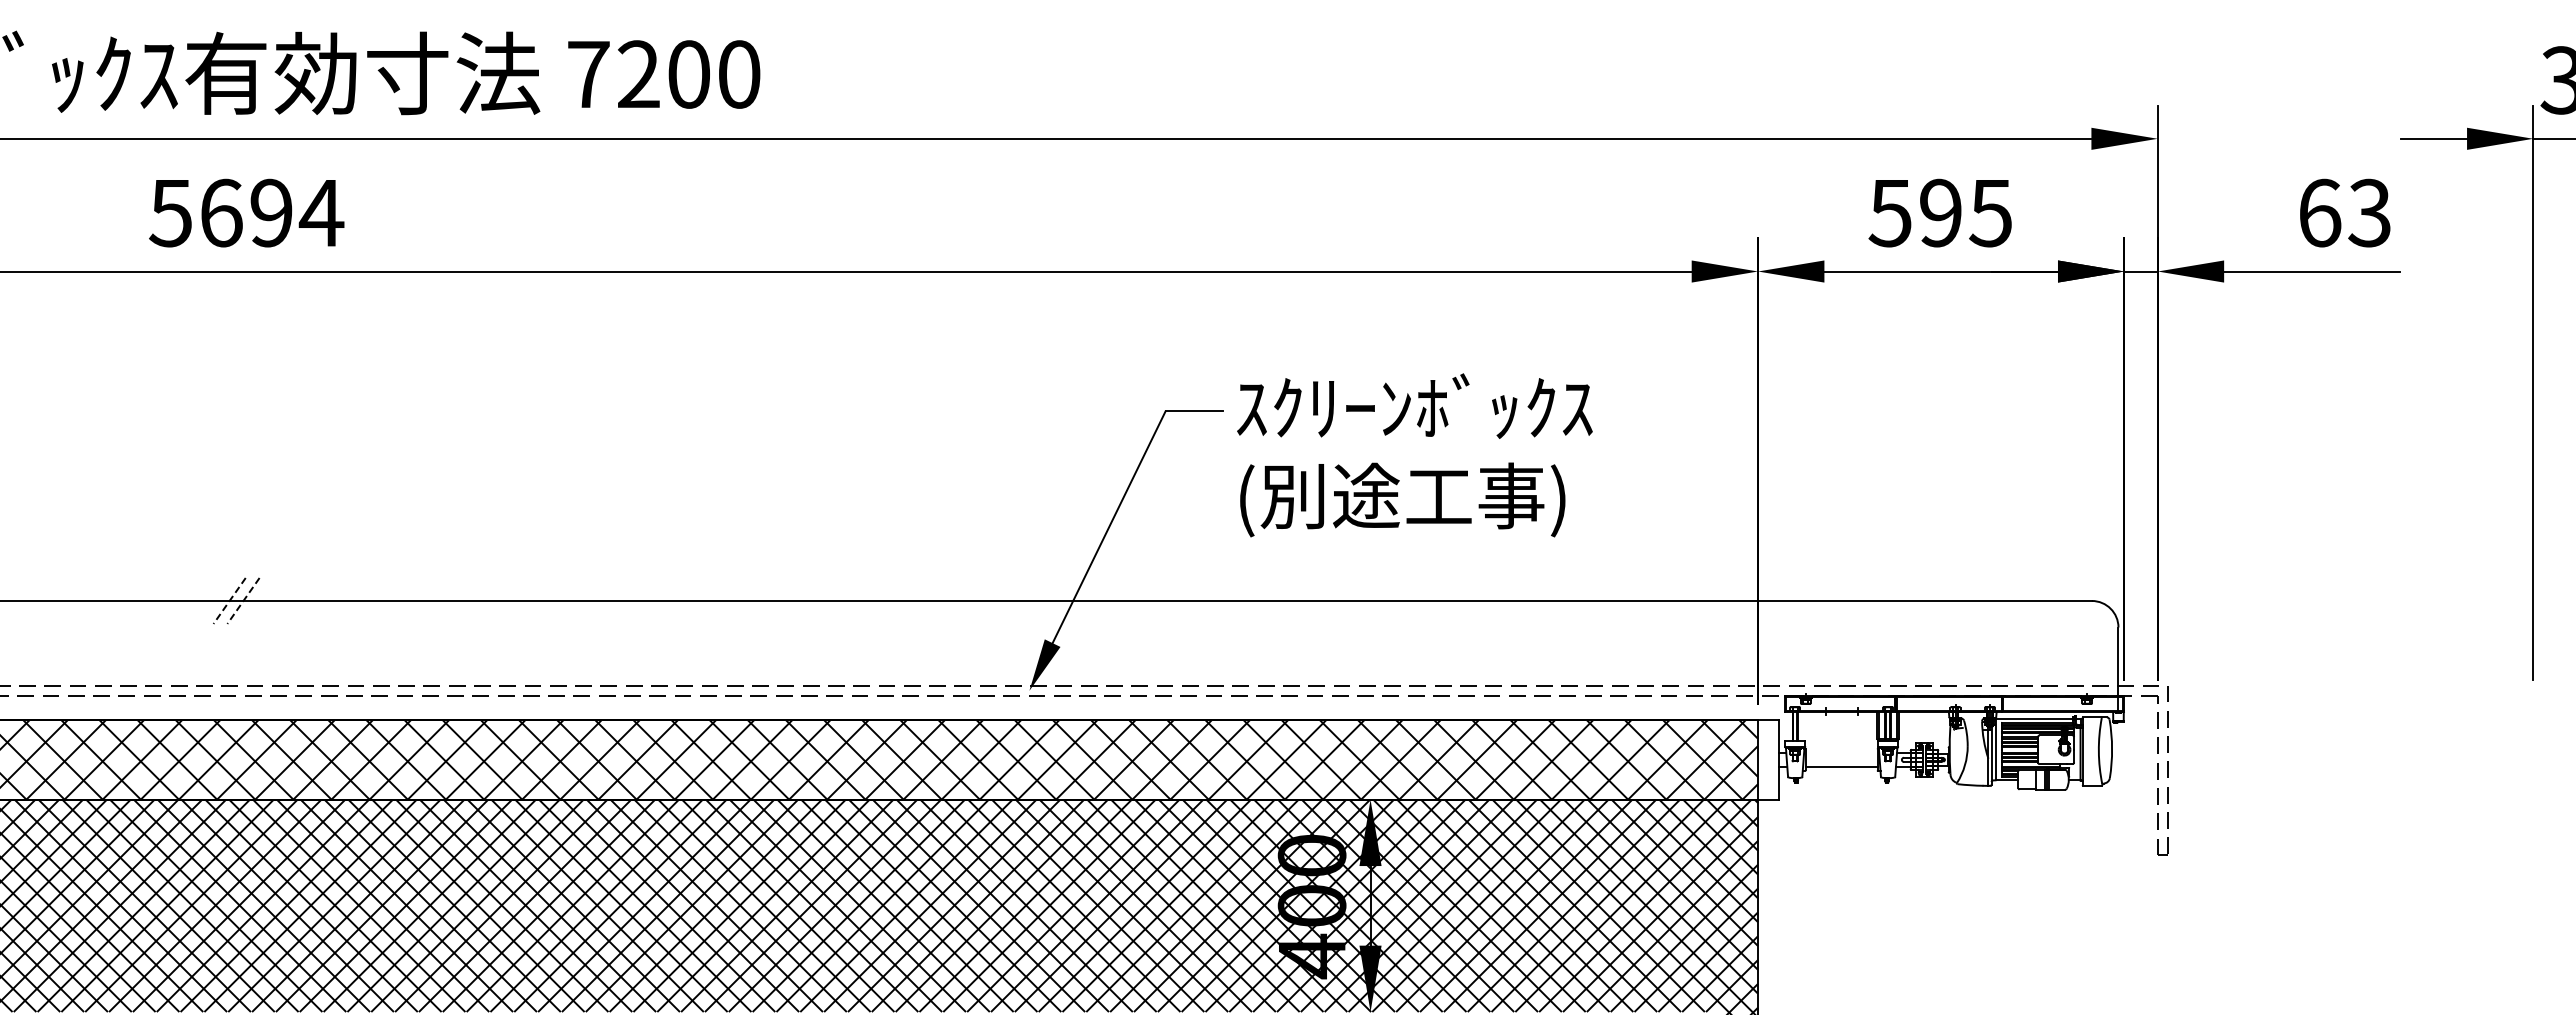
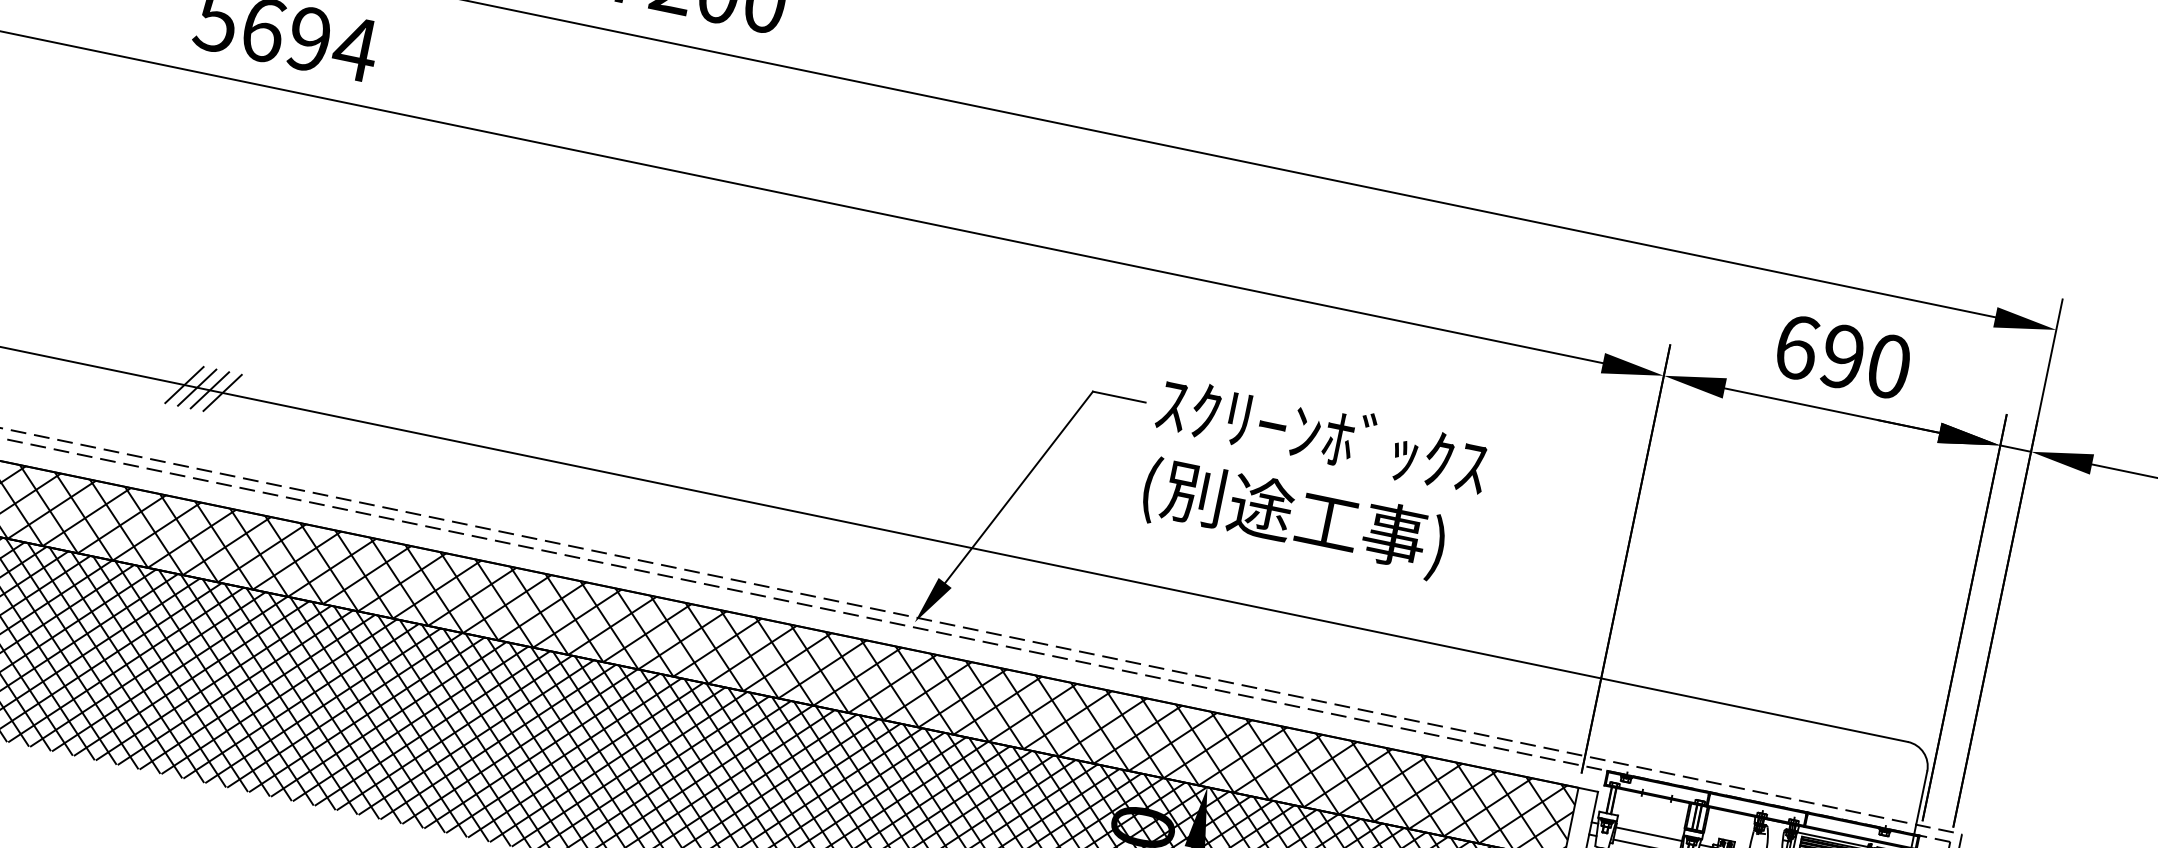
text: (1940, 212) -> (1842, 356), 595 -> 690
line: (215, 600) -> (184, 384), added
line: (257, 600) -> (222, 392), added
line: (229, 601) -> (196, 388), dashed -> solid
line: (243, 601) -> (209, 390), dashed -> solid
line: (1841, 753) -> (1648, 834), added

